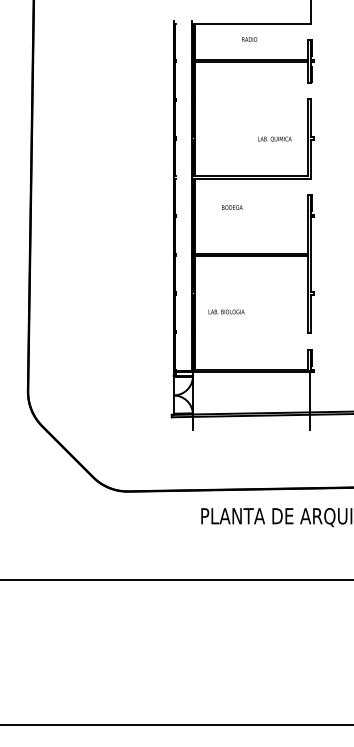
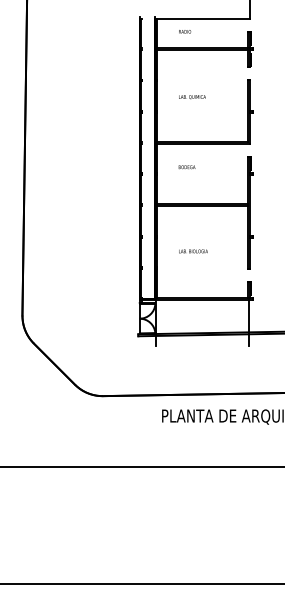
text: (250, 39) -> (185, 31), moved
text: (275, 139) -> (192, 97), moved
text: (226, 312) -> (193, 251), moved

